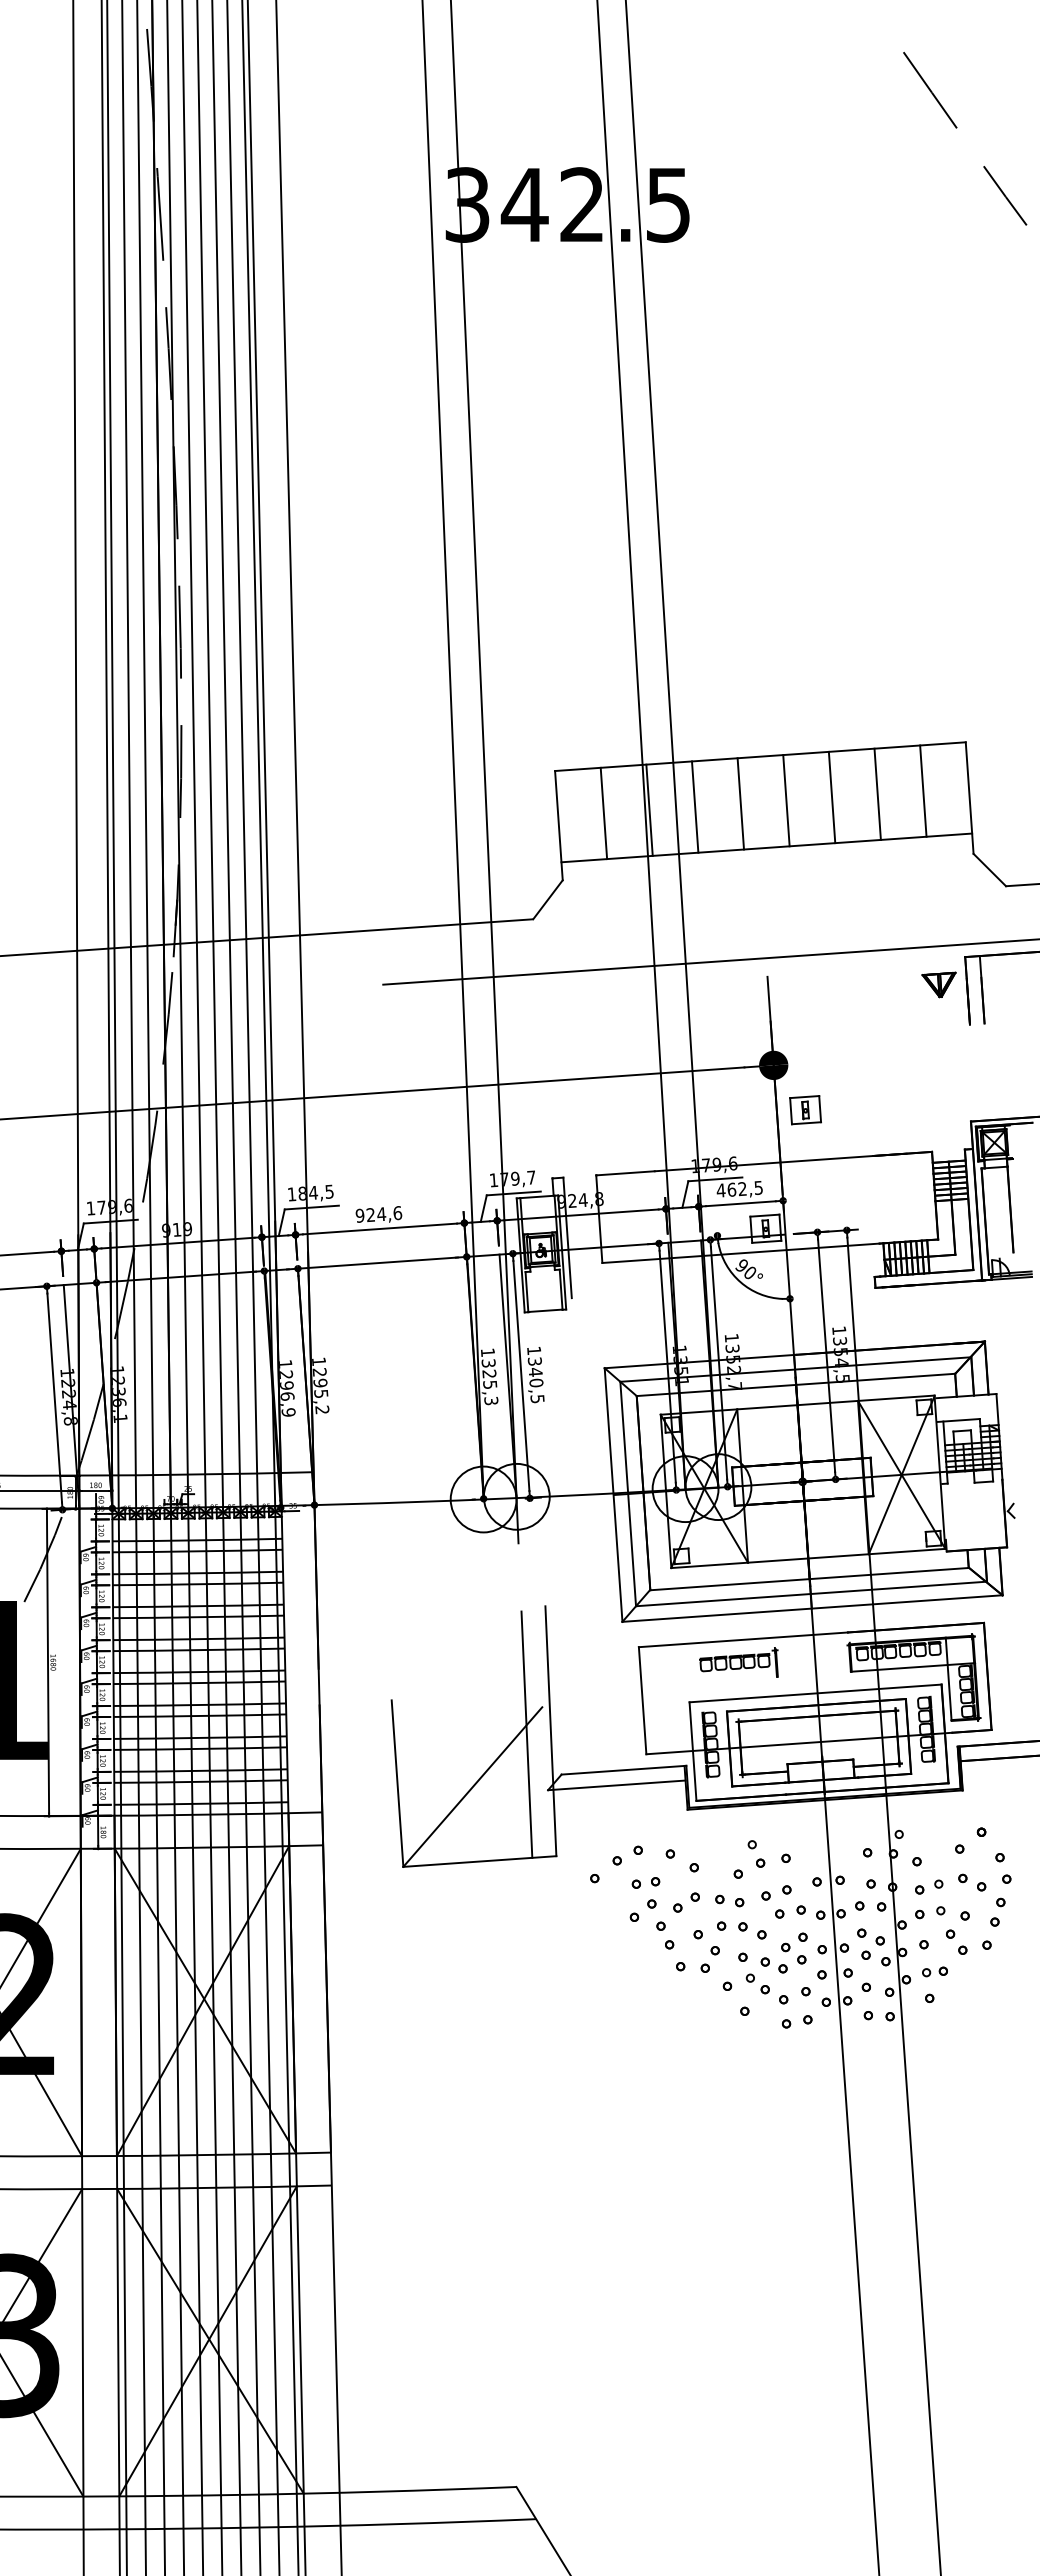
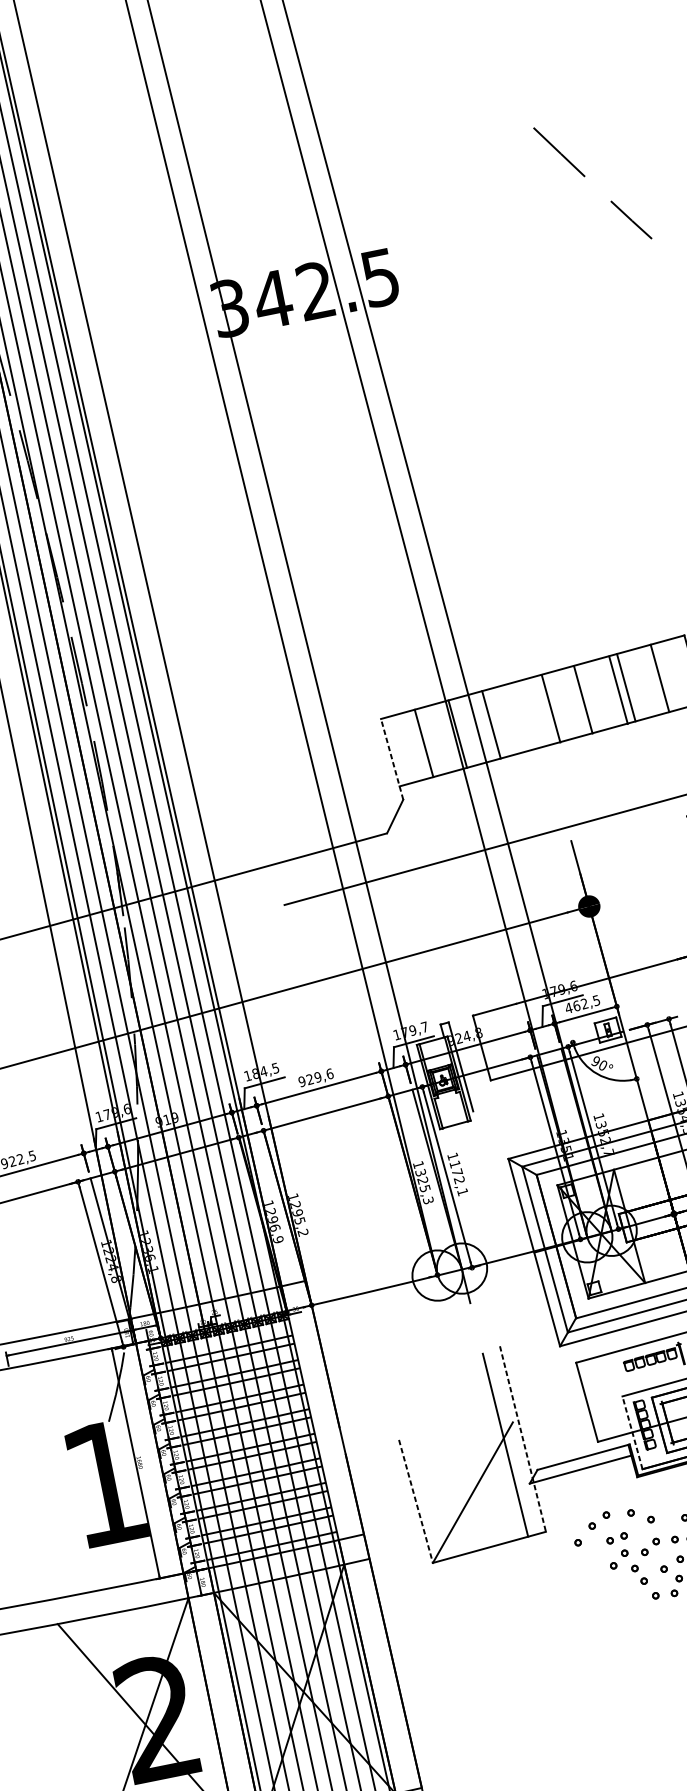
line: (831, 797) -> (618, 690), moved
line: (786, 800) -> (583, 699), moved
line: (740, 803) -> (550, 708), moved
line: (558, 825) -> (391, 759), solid -> dashed
part: (805, 1110) -> (619, 935), removed
text: (381, 1214) -> (317, 1077), 924,6 -> 929,6
text: (535, 1380) -> (458, 1178), 1340,5 -> 1172,1
line: (550, 1731) -> (522, 1439), solid -> dashed
line: (692, 1751) -> (632, 1432), solid -> dashed
line: (397, 1784) -> (416, 1502), solid -> dashed

